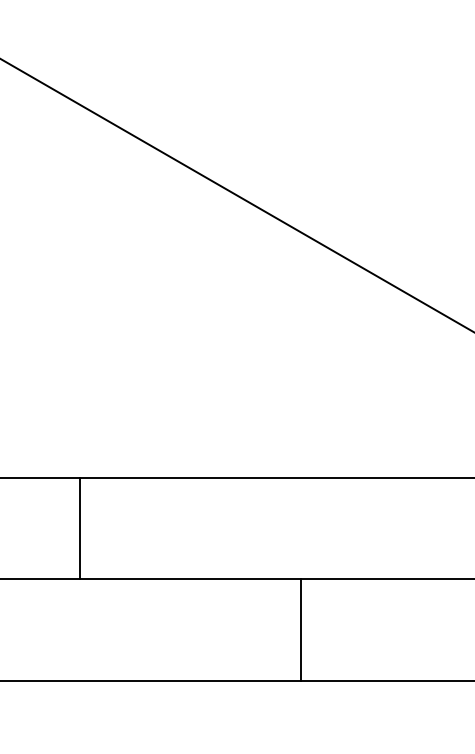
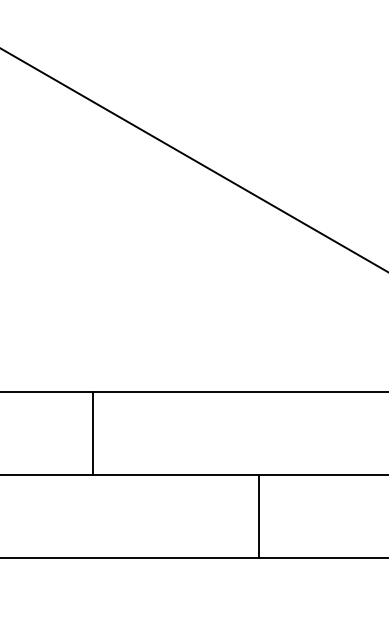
line: (79, 528) -> (92, 433), moved
line: (301, 629) -> (259, 515), moved

